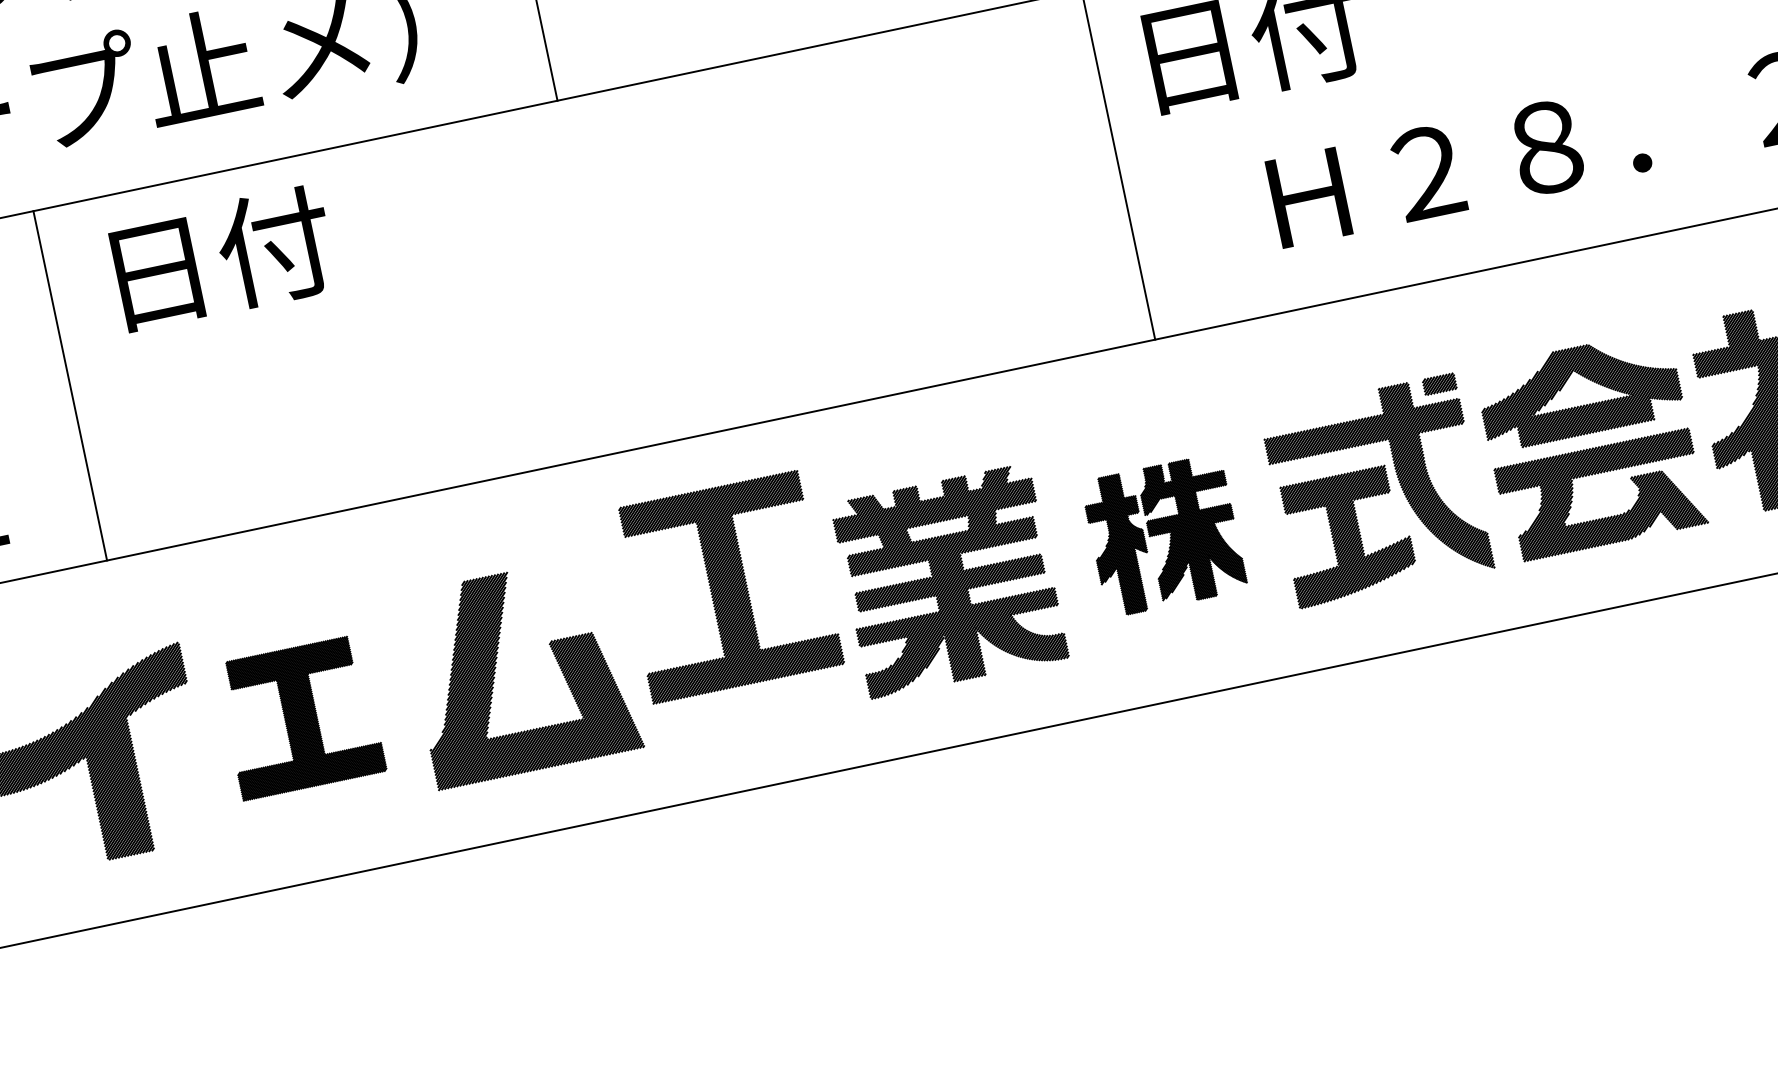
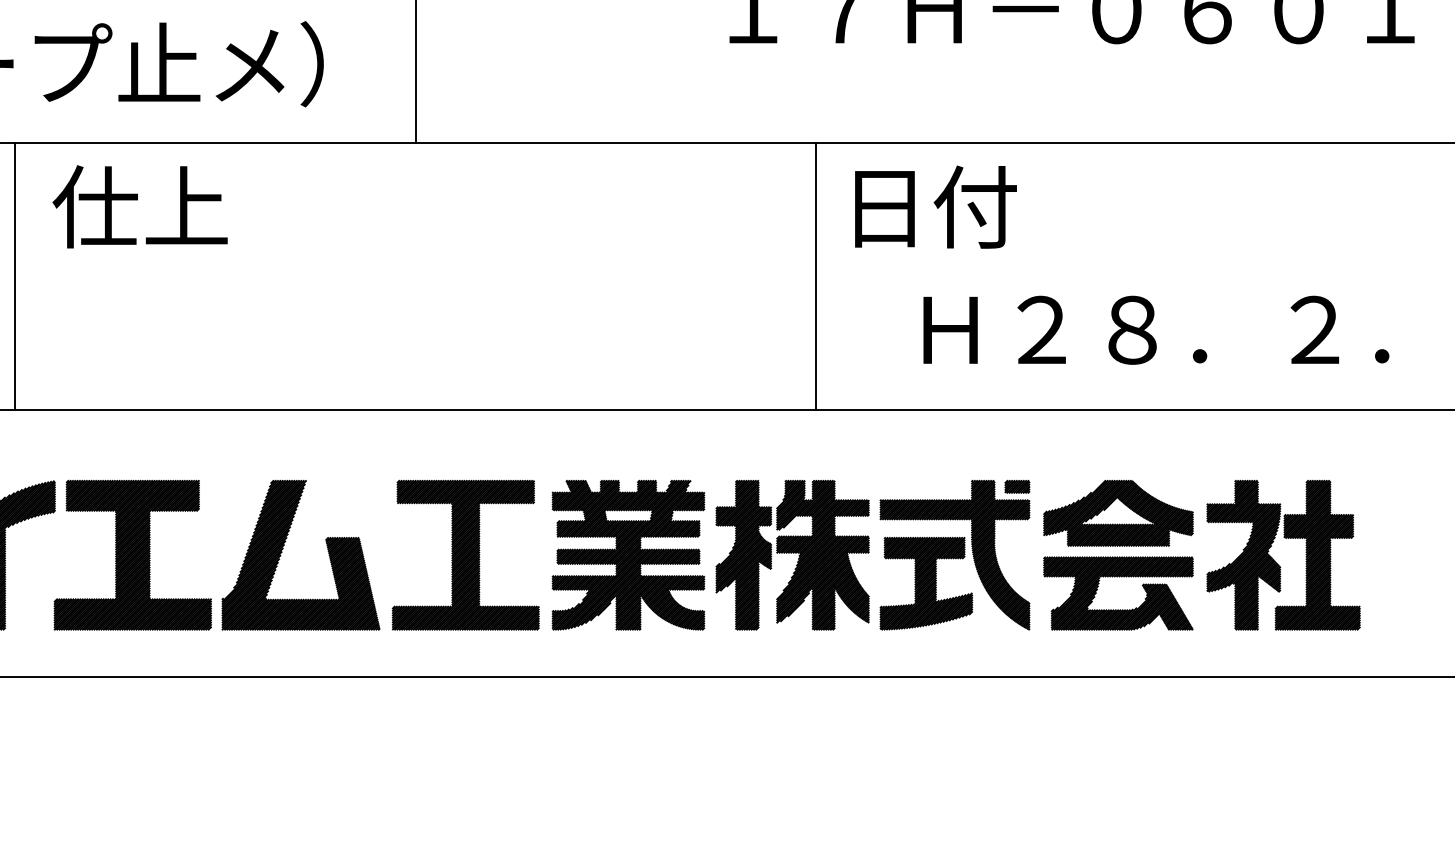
text: (214, 259) -> (140, 206), 日付 -> 仕上
part: (1164, 534) -> (792, 554), size x1.43
part: (727, 585) -> (465, 554), moved
part: (300, 716) -> (132, 554), size x1.43

